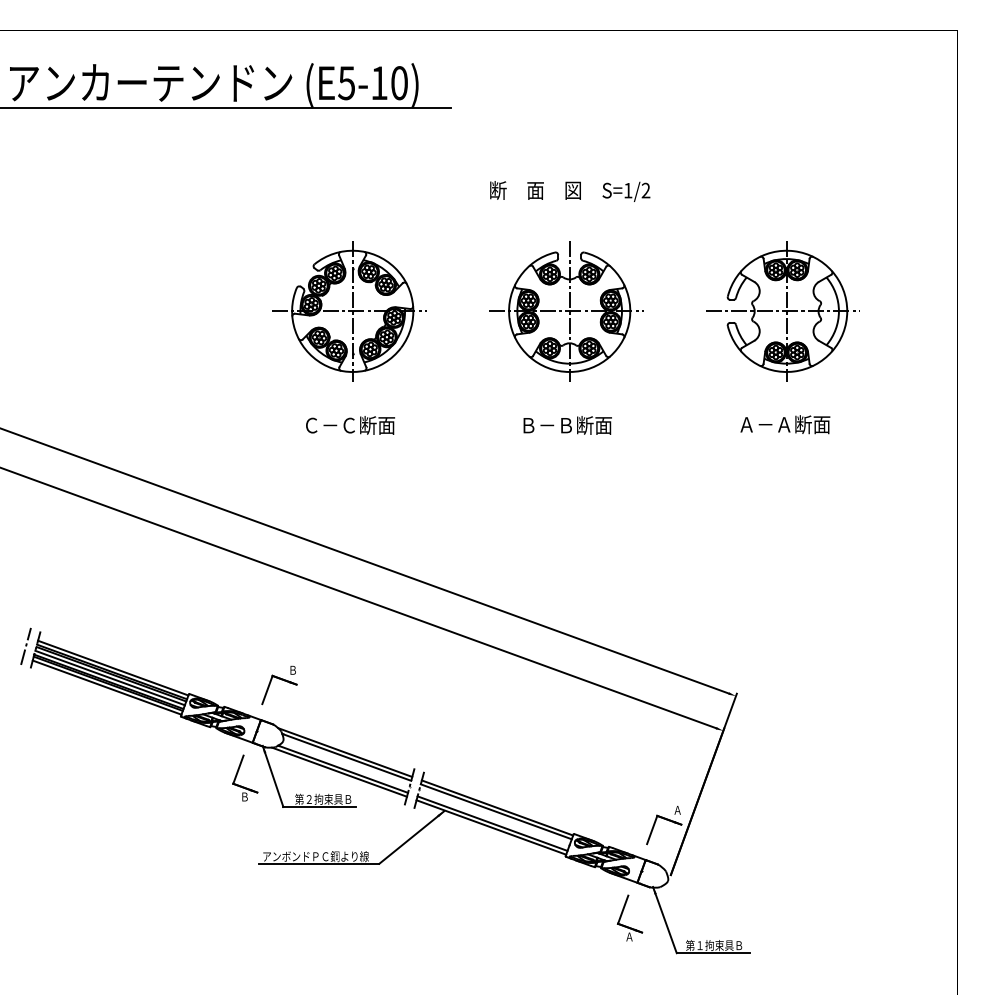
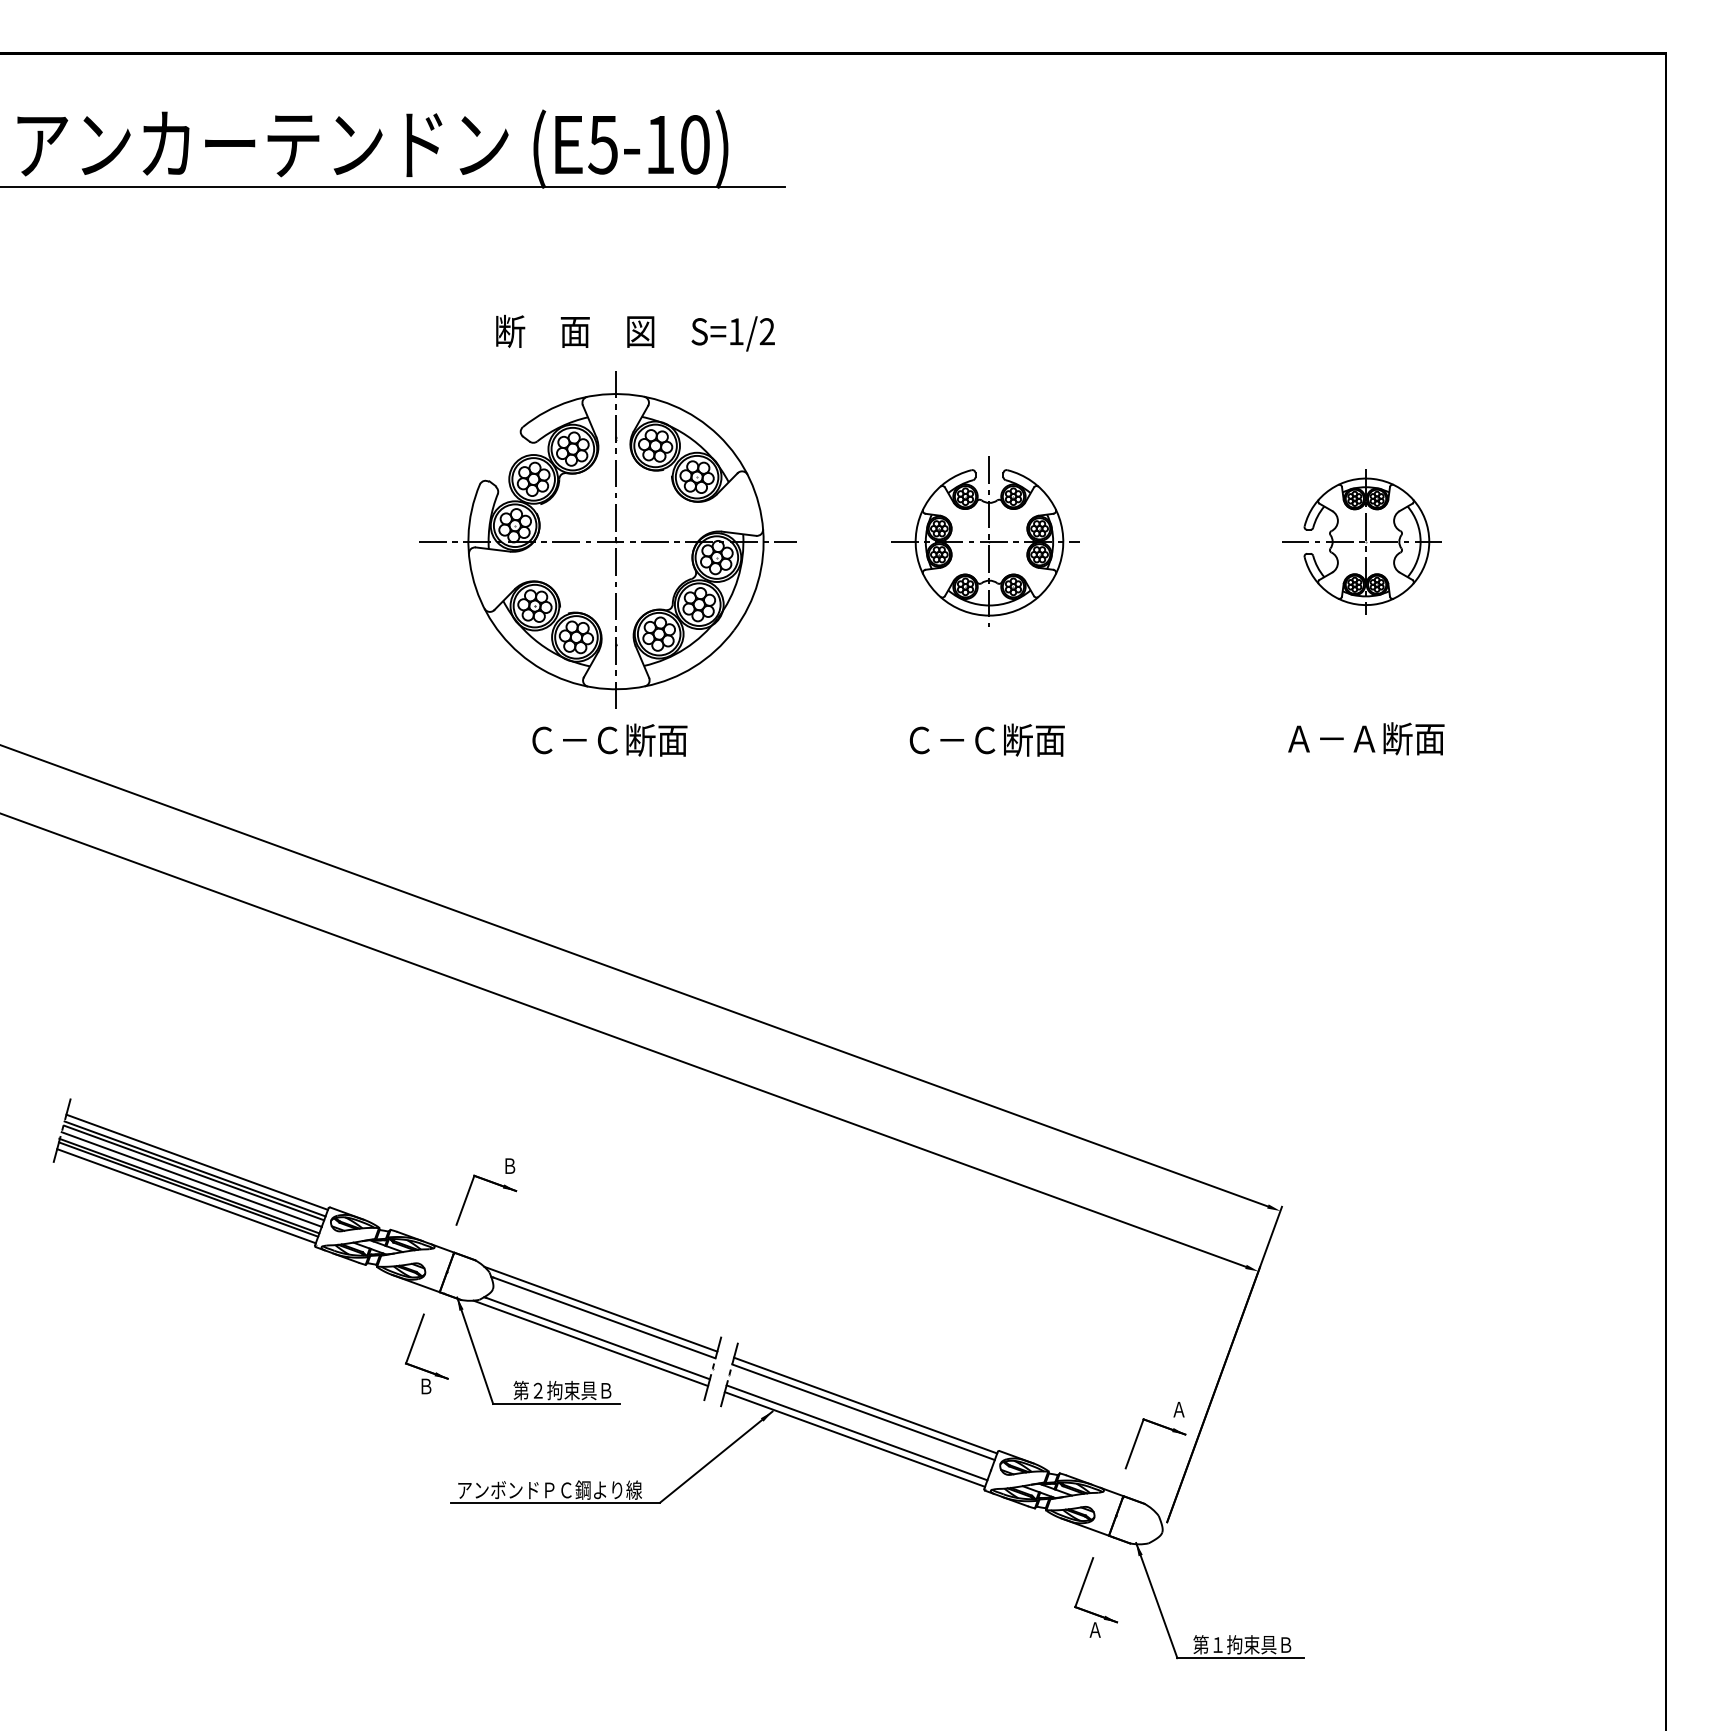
text: (570, 191) -> (635, 333), moved
part: (349, 311) -> (608, 541), size x1.4
part: (566, 311) -> (985, 541), size x0.7
part: (782, 311) -> (1361, 541), size x0.6
text: (547, 425) -> (952, 740), Ｂ－Ｂ断面 -> Ｃ－Ｃ断面
line: (25, 645) -> (44, 1122), removed

